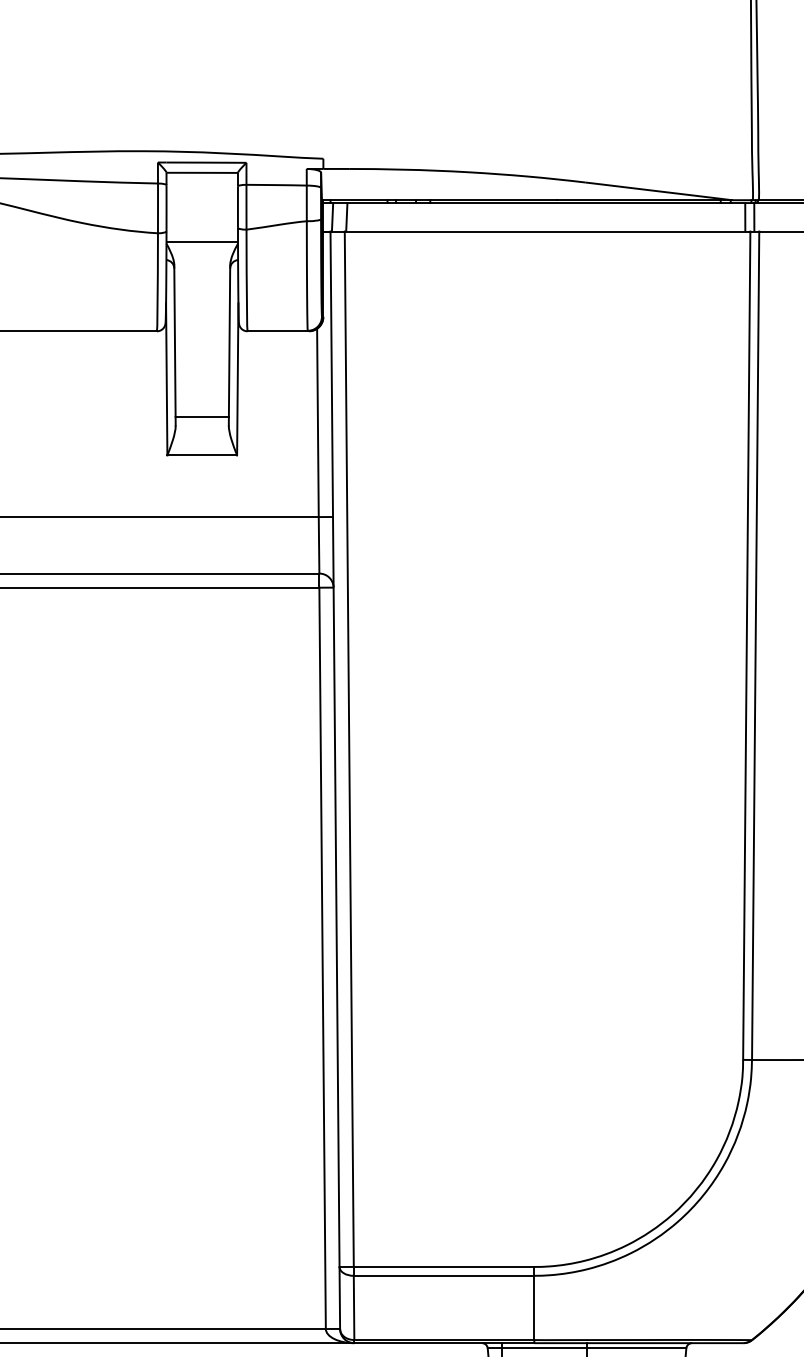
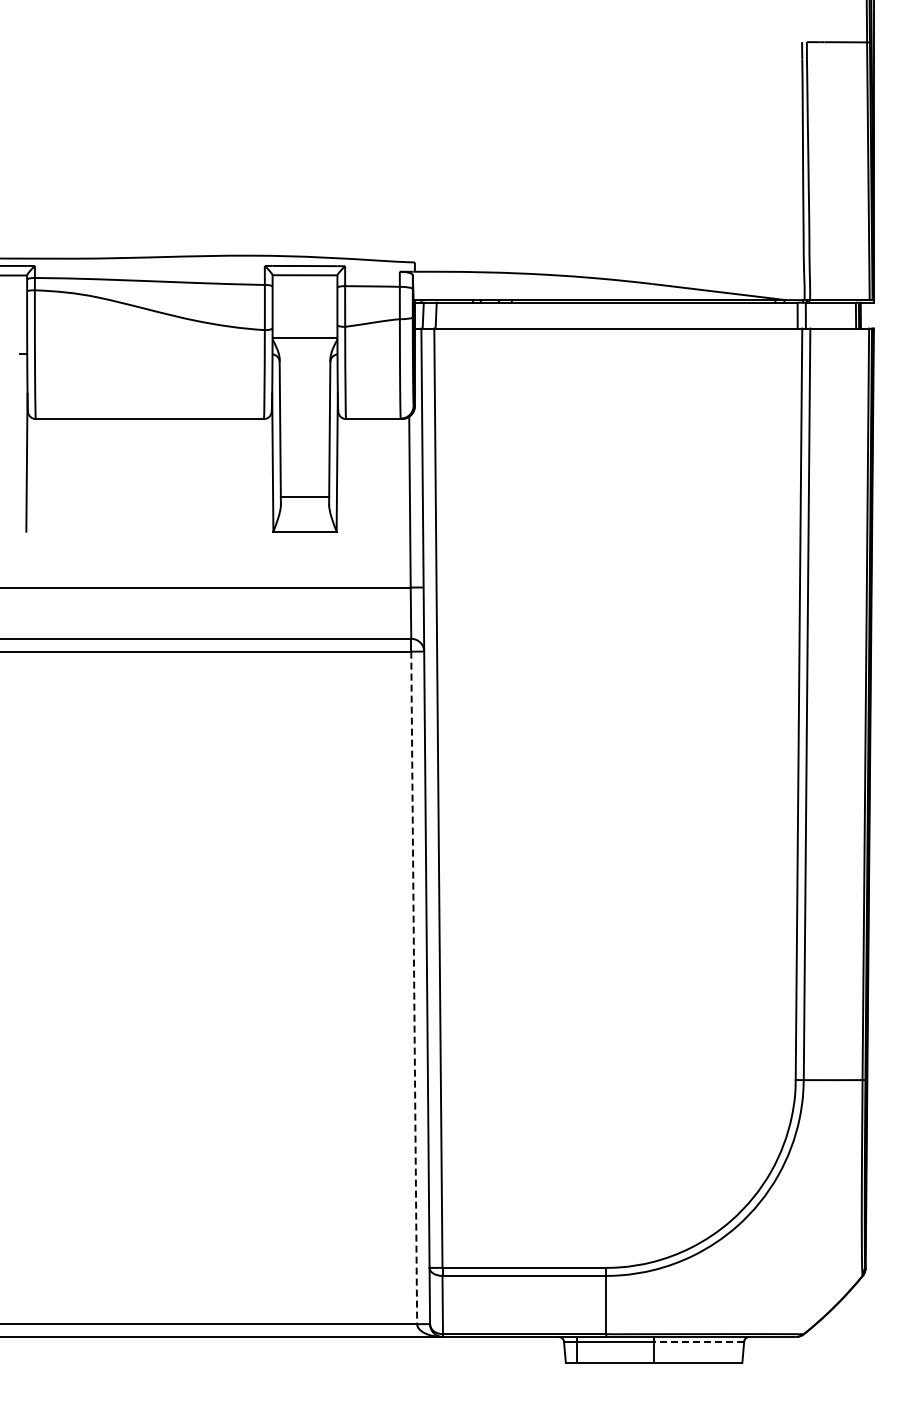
line: (322, 959) -> (414, 988), solid -> dashed
line: (635, 1348) -> (698, 1341), solid -> dashed

